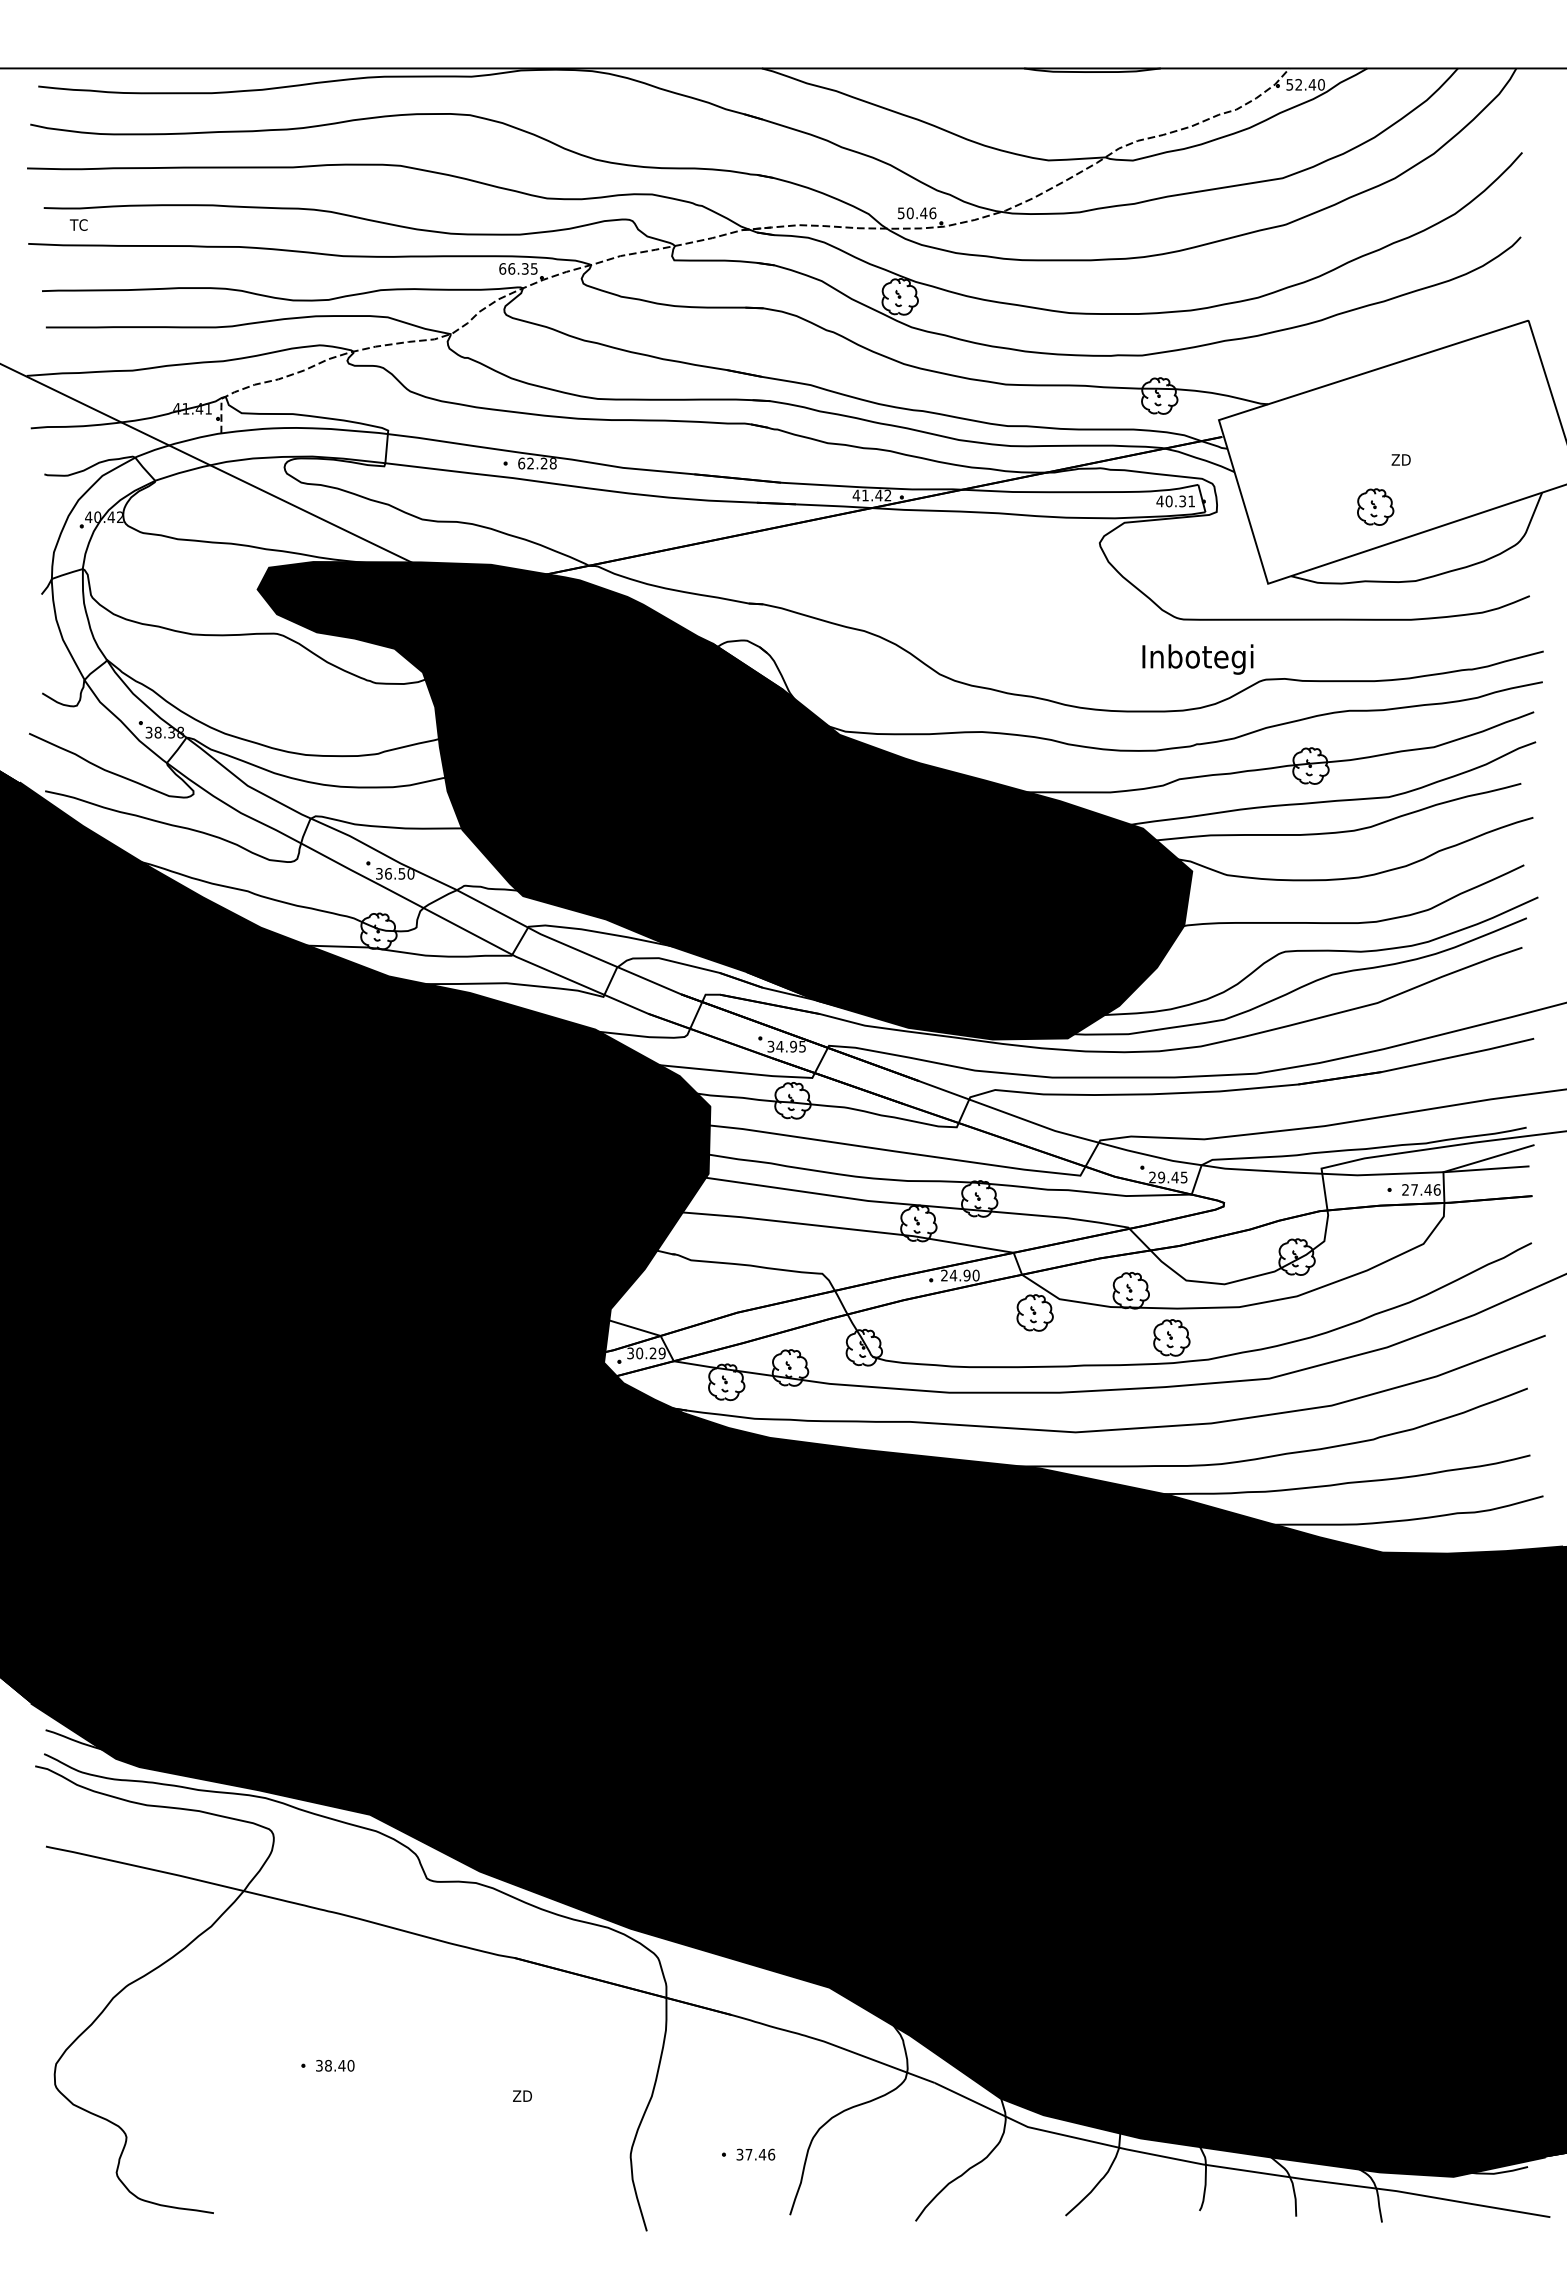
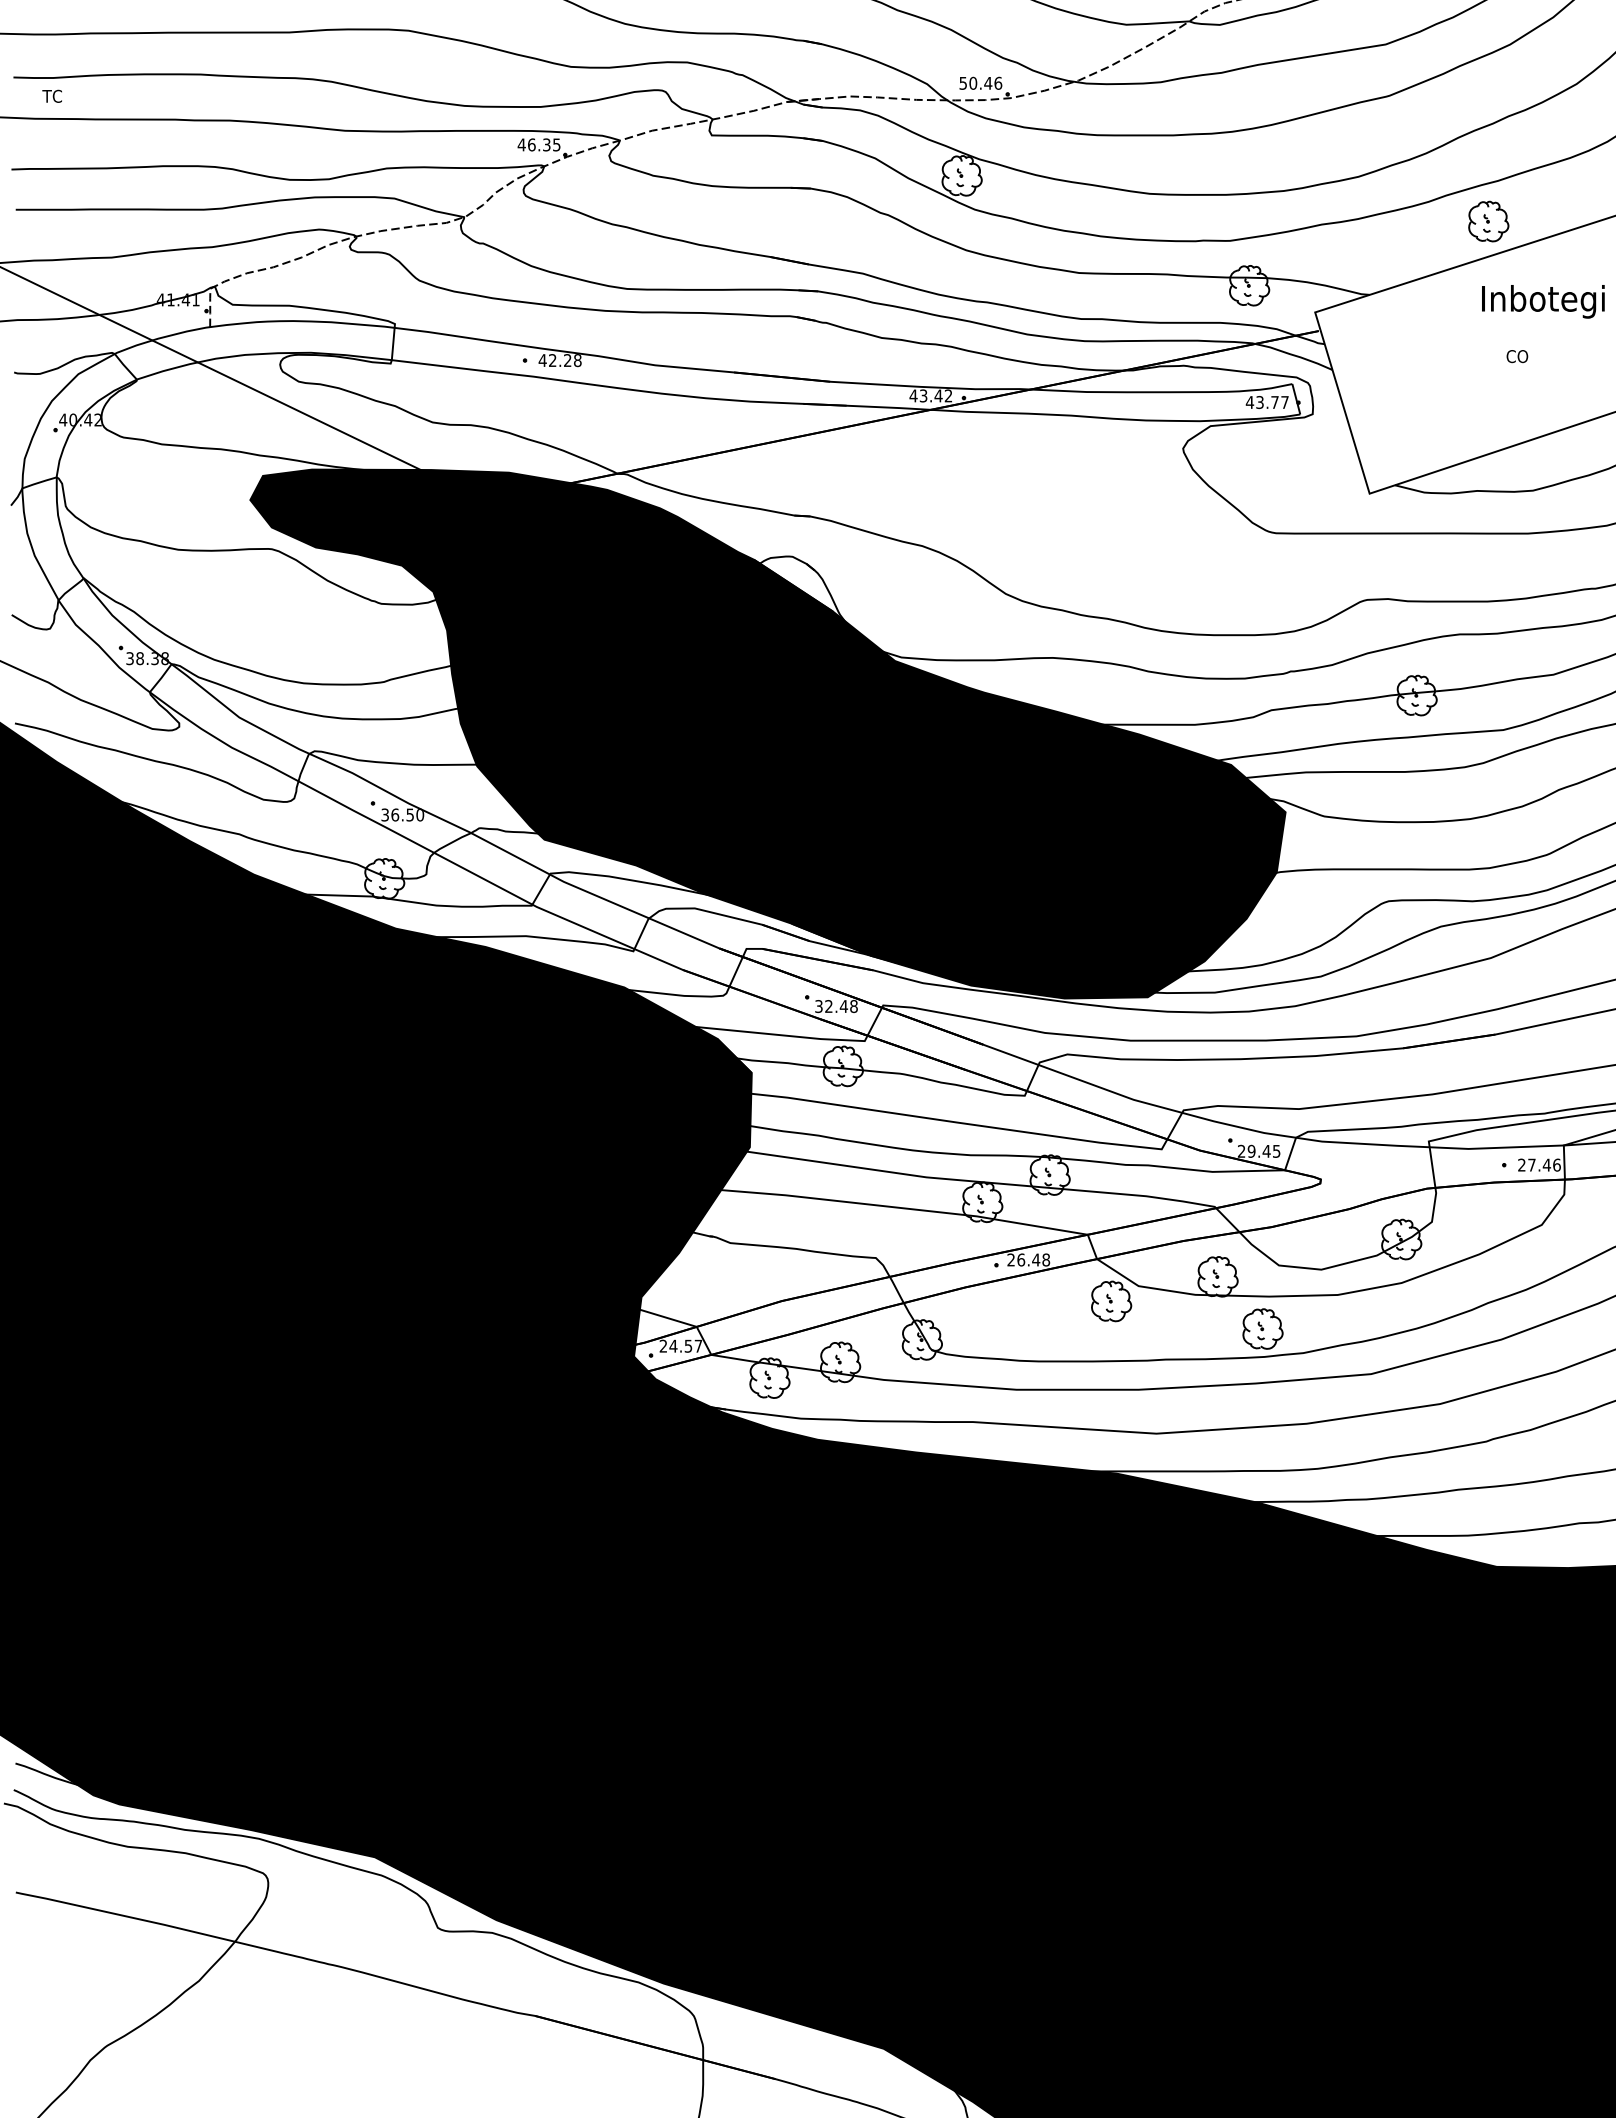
text: (502, 268) -> (521, 144), 66.35 -> 46.35
text: (1401, 459) -> (1517, 356), ZD -> CO
text: (521, 463) -> (542, 360), 62.28 -> 42.28
text: (865, 495) -> (923, 395), 41.42 -> 43.42
text: (1179, 501) -> (1271, 402), 40.31 -> 43.77
part: (1375, 506) -> (1488, 220), moved
text: (1197, 659) -> (1542, 301), moved
text: (791, 1046) -> (841, 1006), 34.95 -> 32.48
text: (964, 1275) -> (1033, 1259), 24.90 -> 26.48
text: (646, 1353) -> (681, 1346), 30.29 -> 24.57

